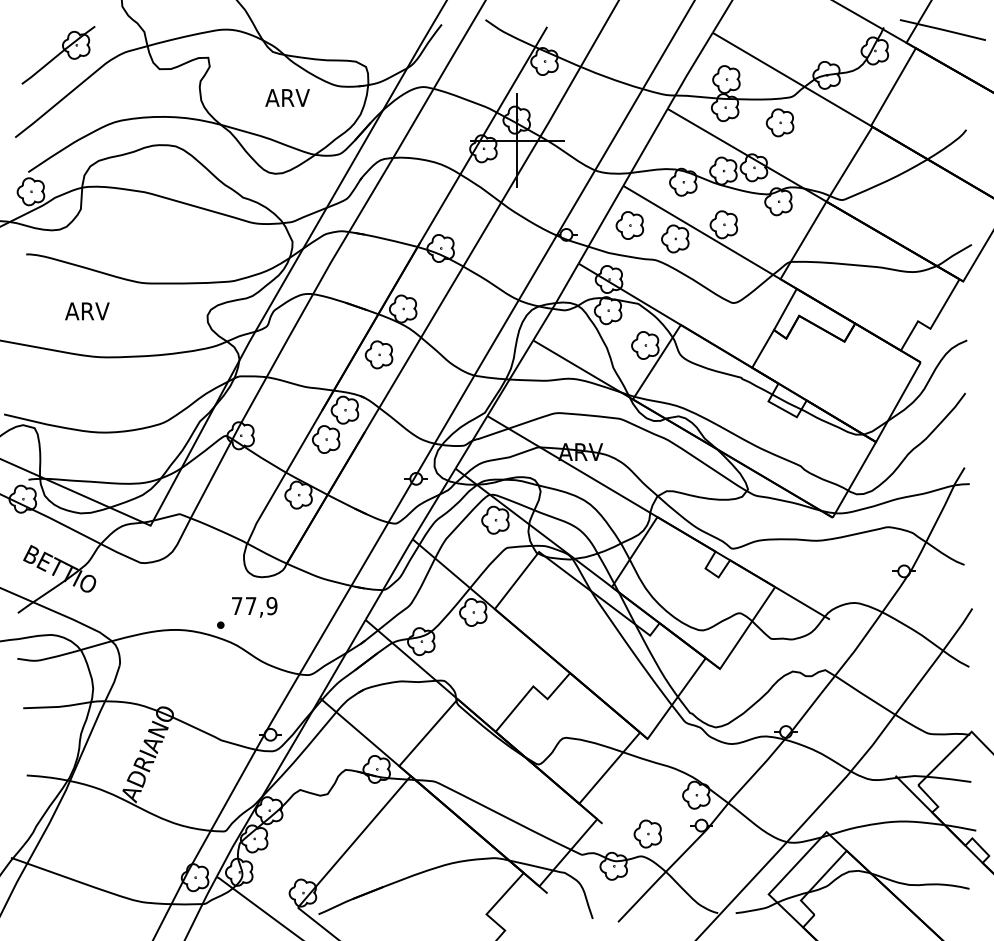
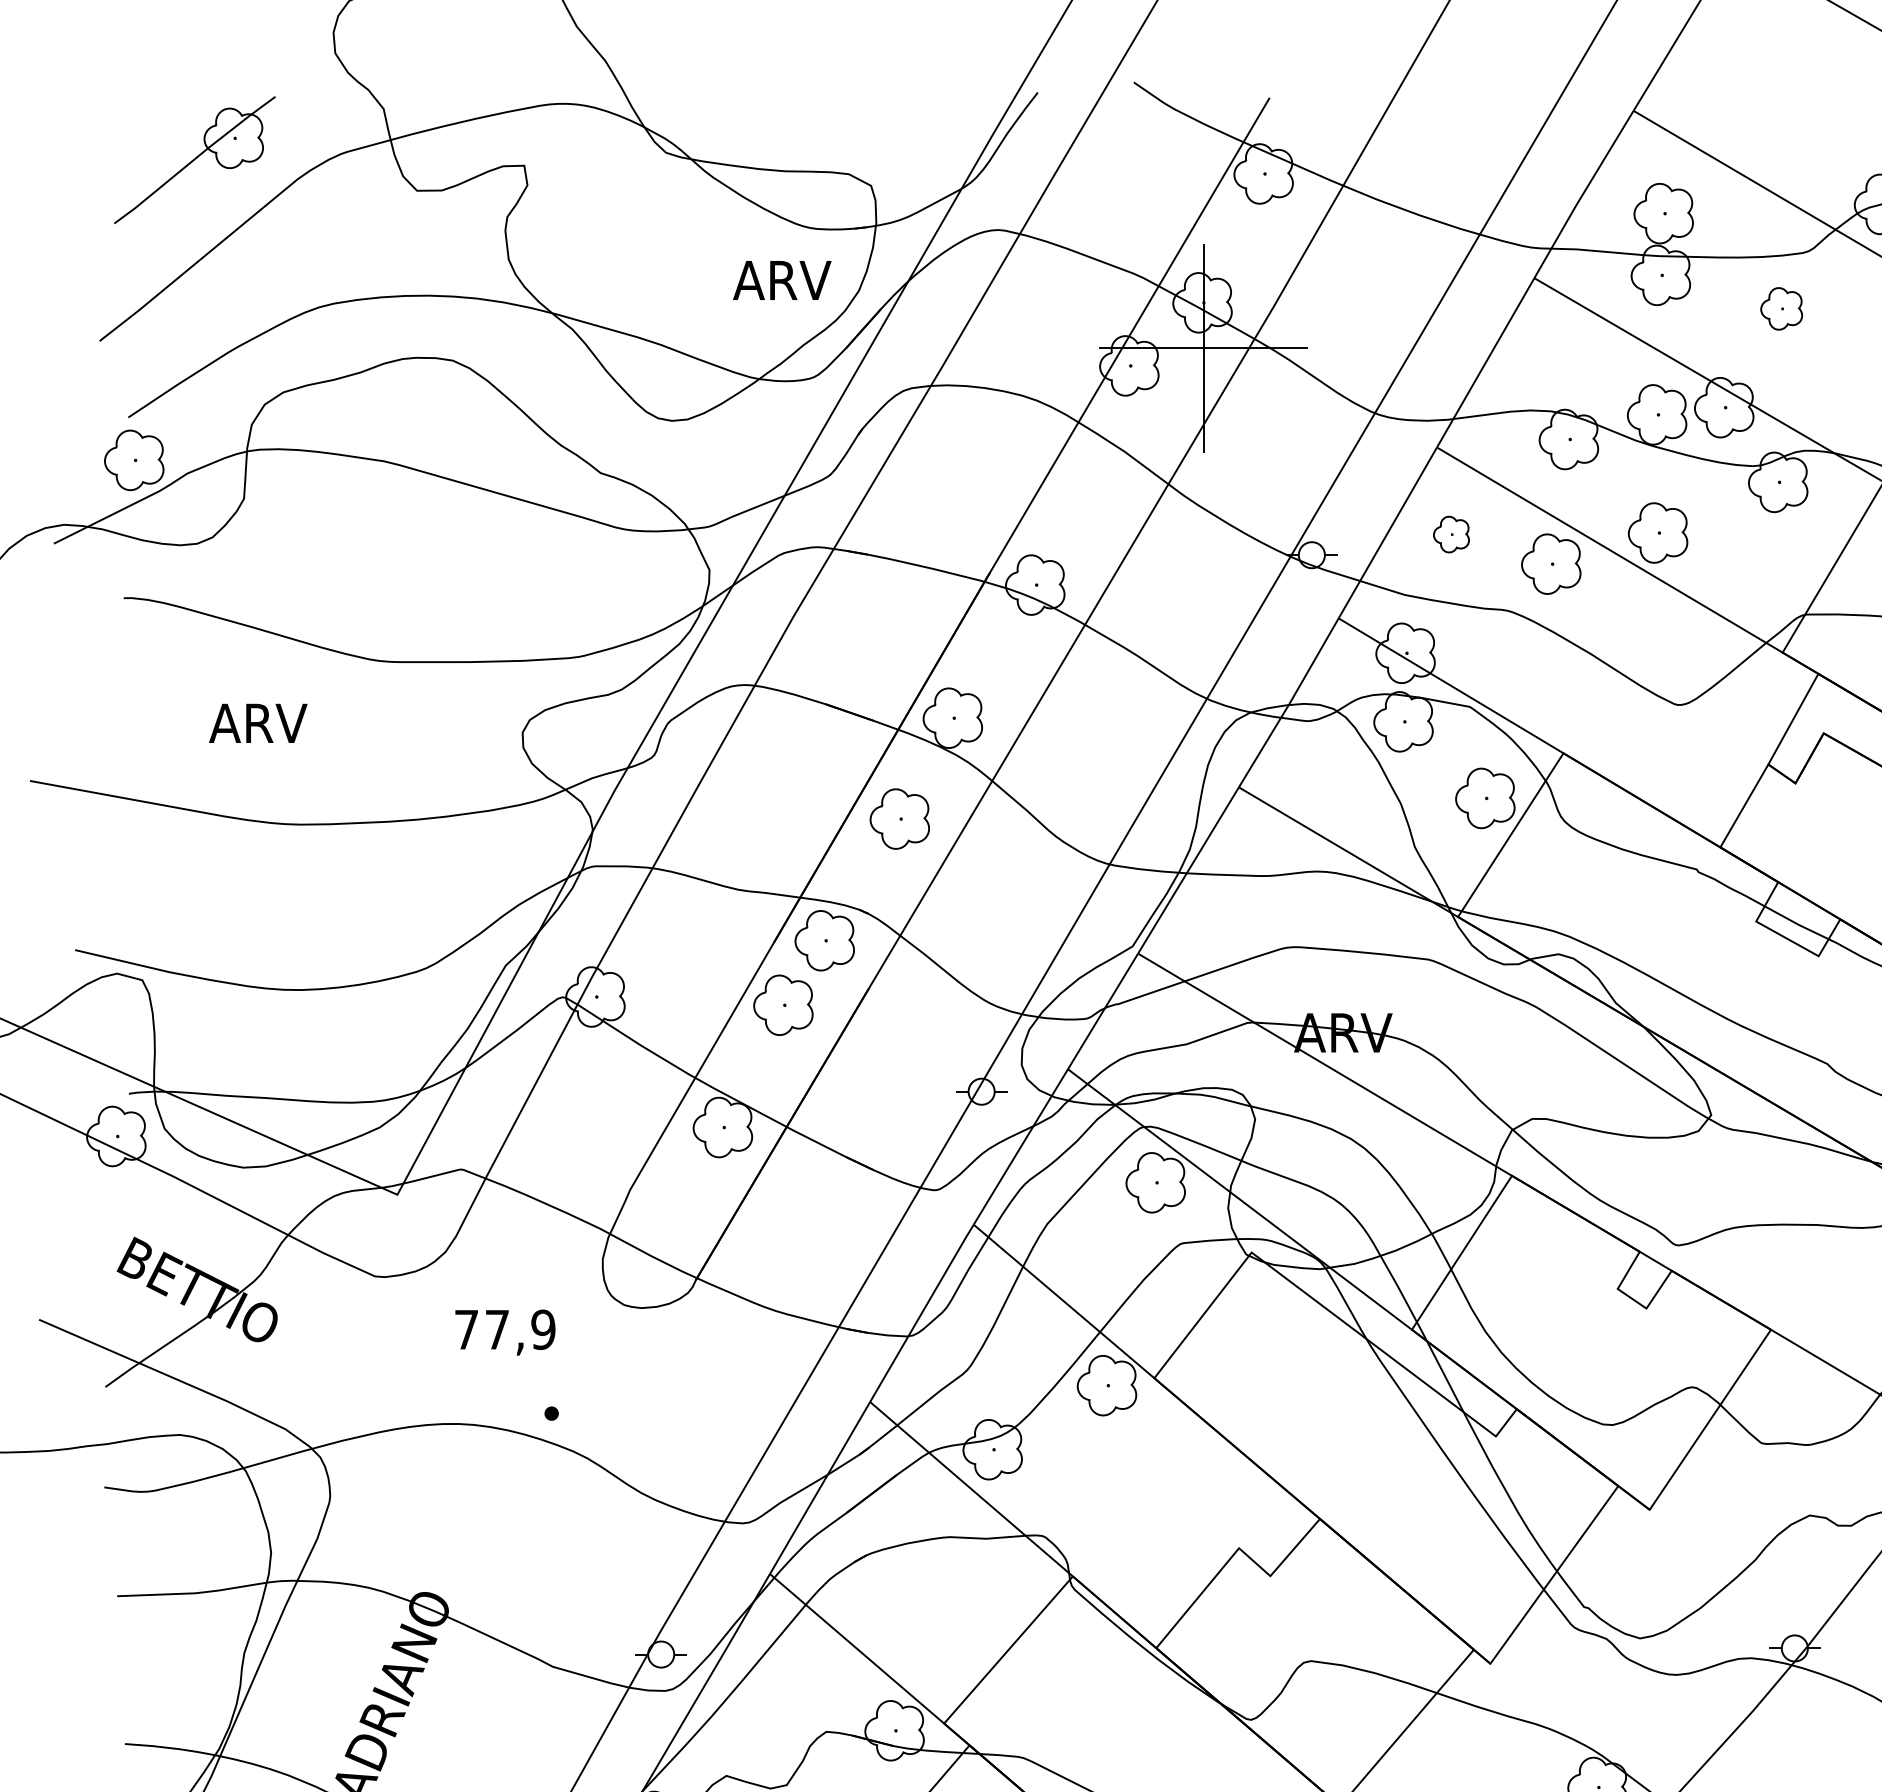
text: (287, 97) -> (781, 279), moved
part: (779, 122) -> (1780, 308), size x0.7
part: (629, 225) -> (1450, 534), size x0.6
text: (254, 607) -> (504, 1332), moved

